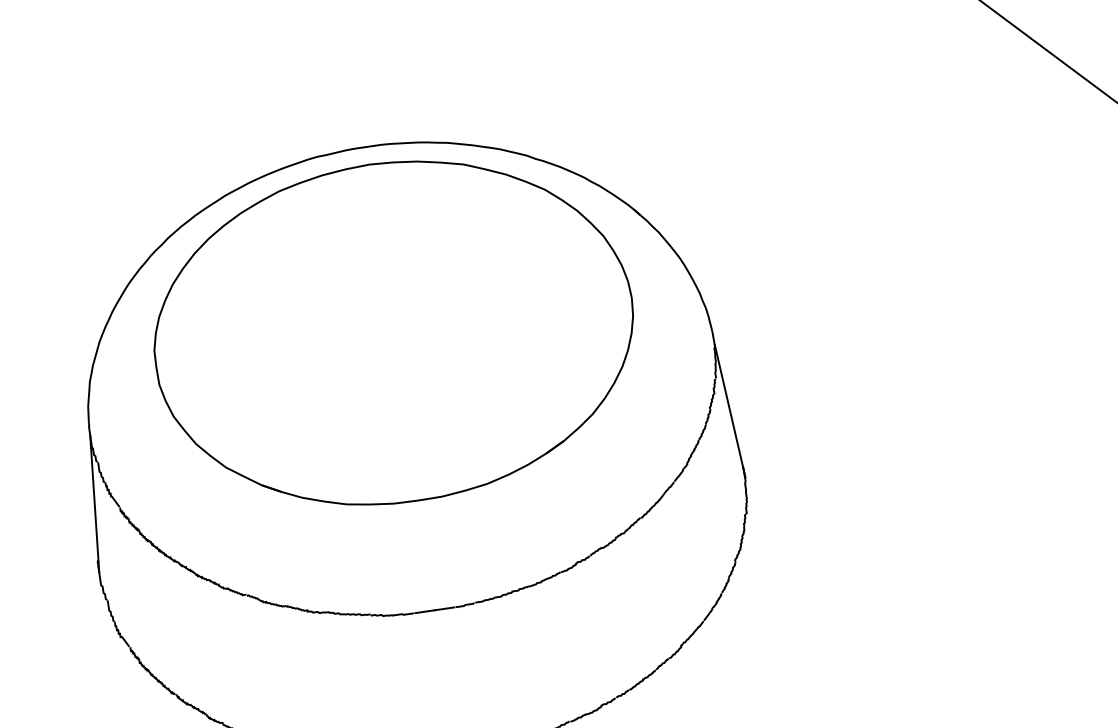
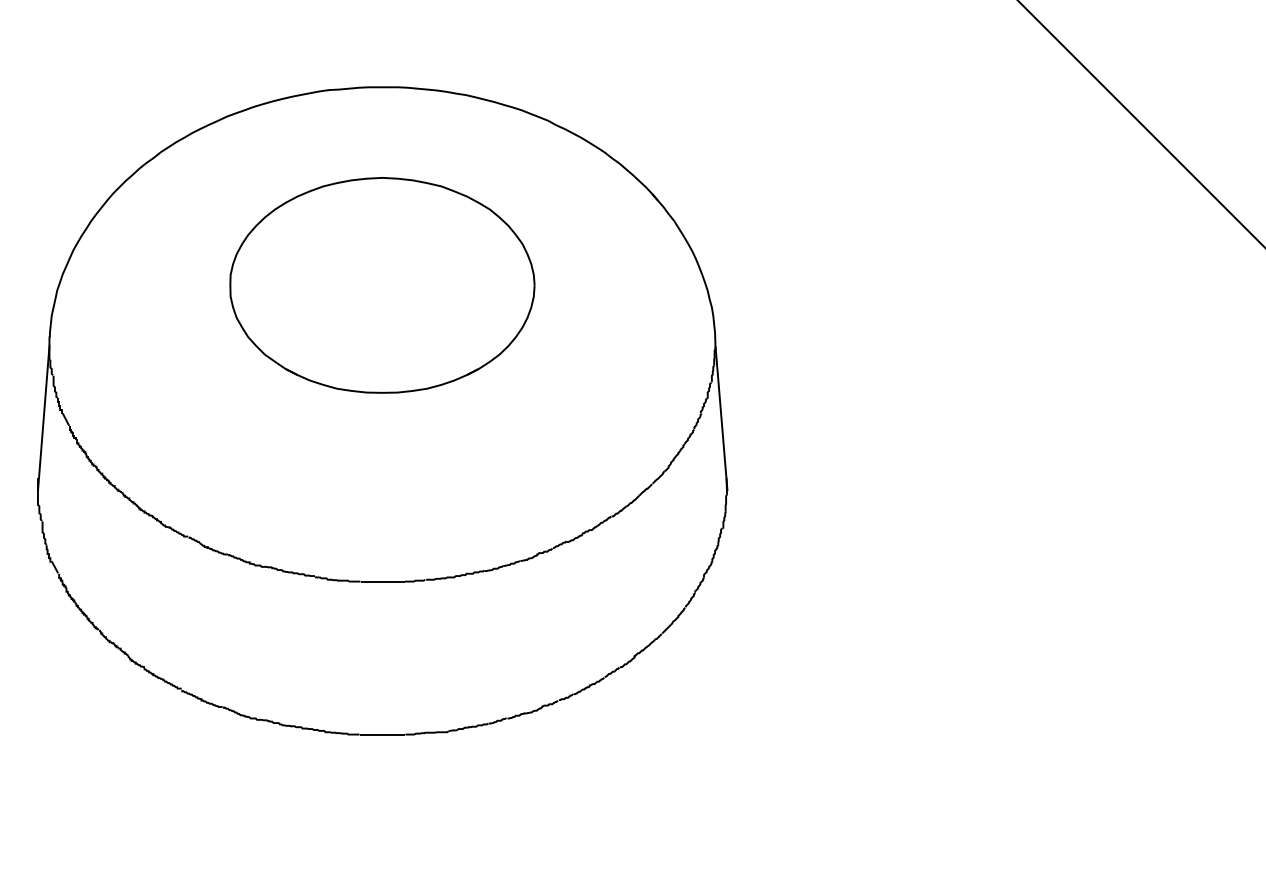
part: (394, 332) -> (382, 285), size x0.6

